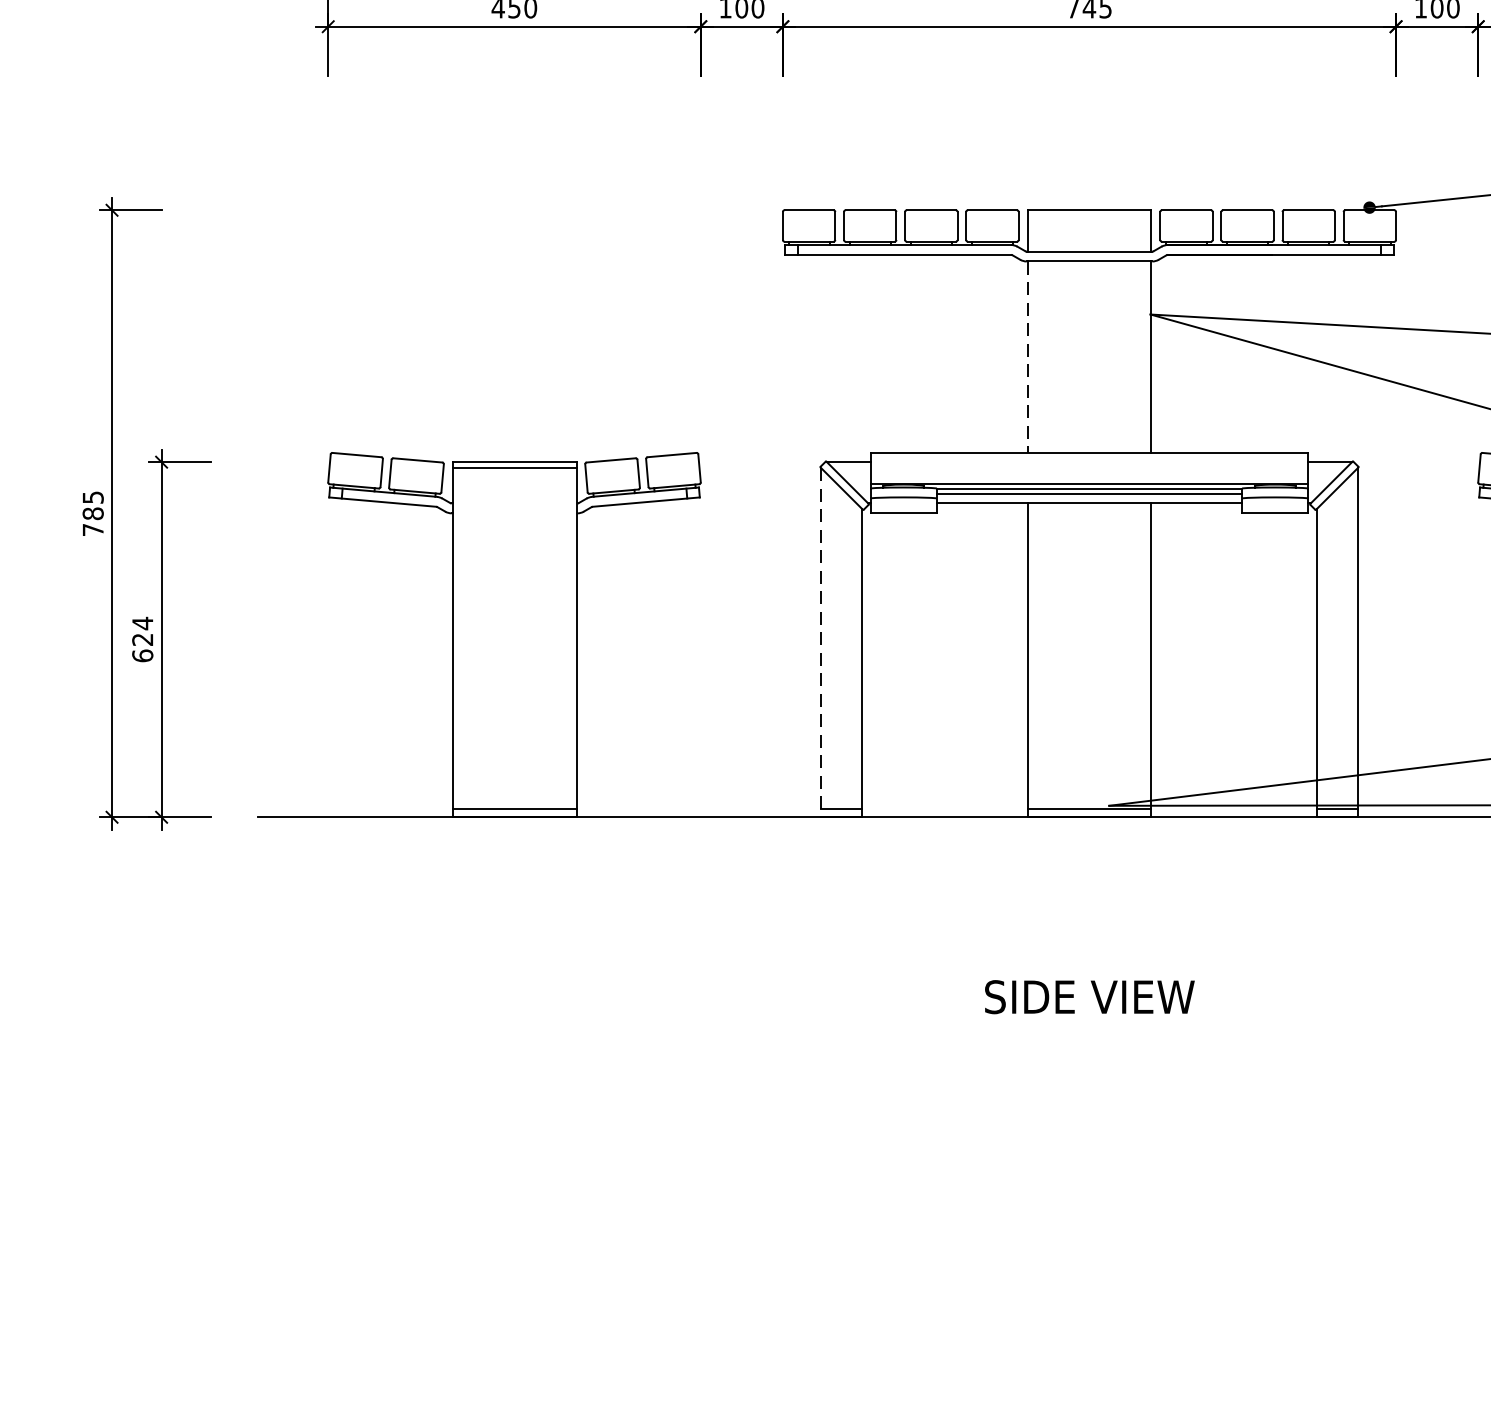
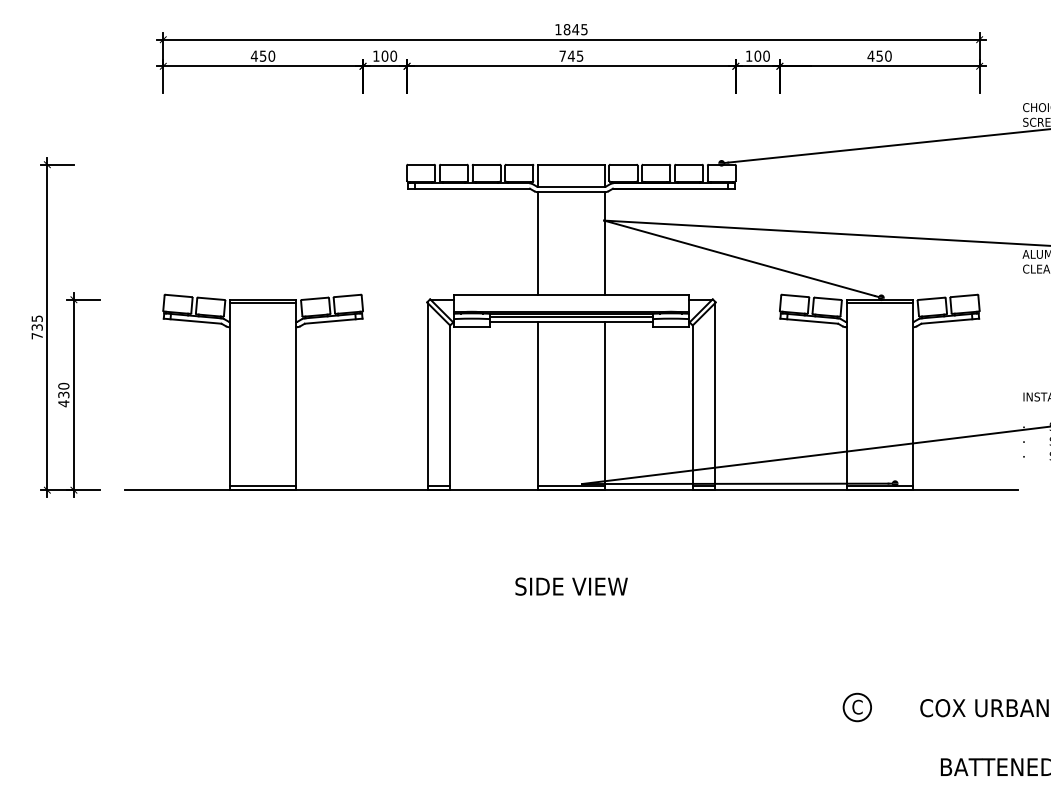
line: (1028, 357) -> (538, 243), dashed -> solid
text: (91, 513) -> (36, 327), 785 -> 735
text: (142, 638) -> (63, 394), 624 -> 430
line: (821, 642) -> (427, 396), dashed -> solid

